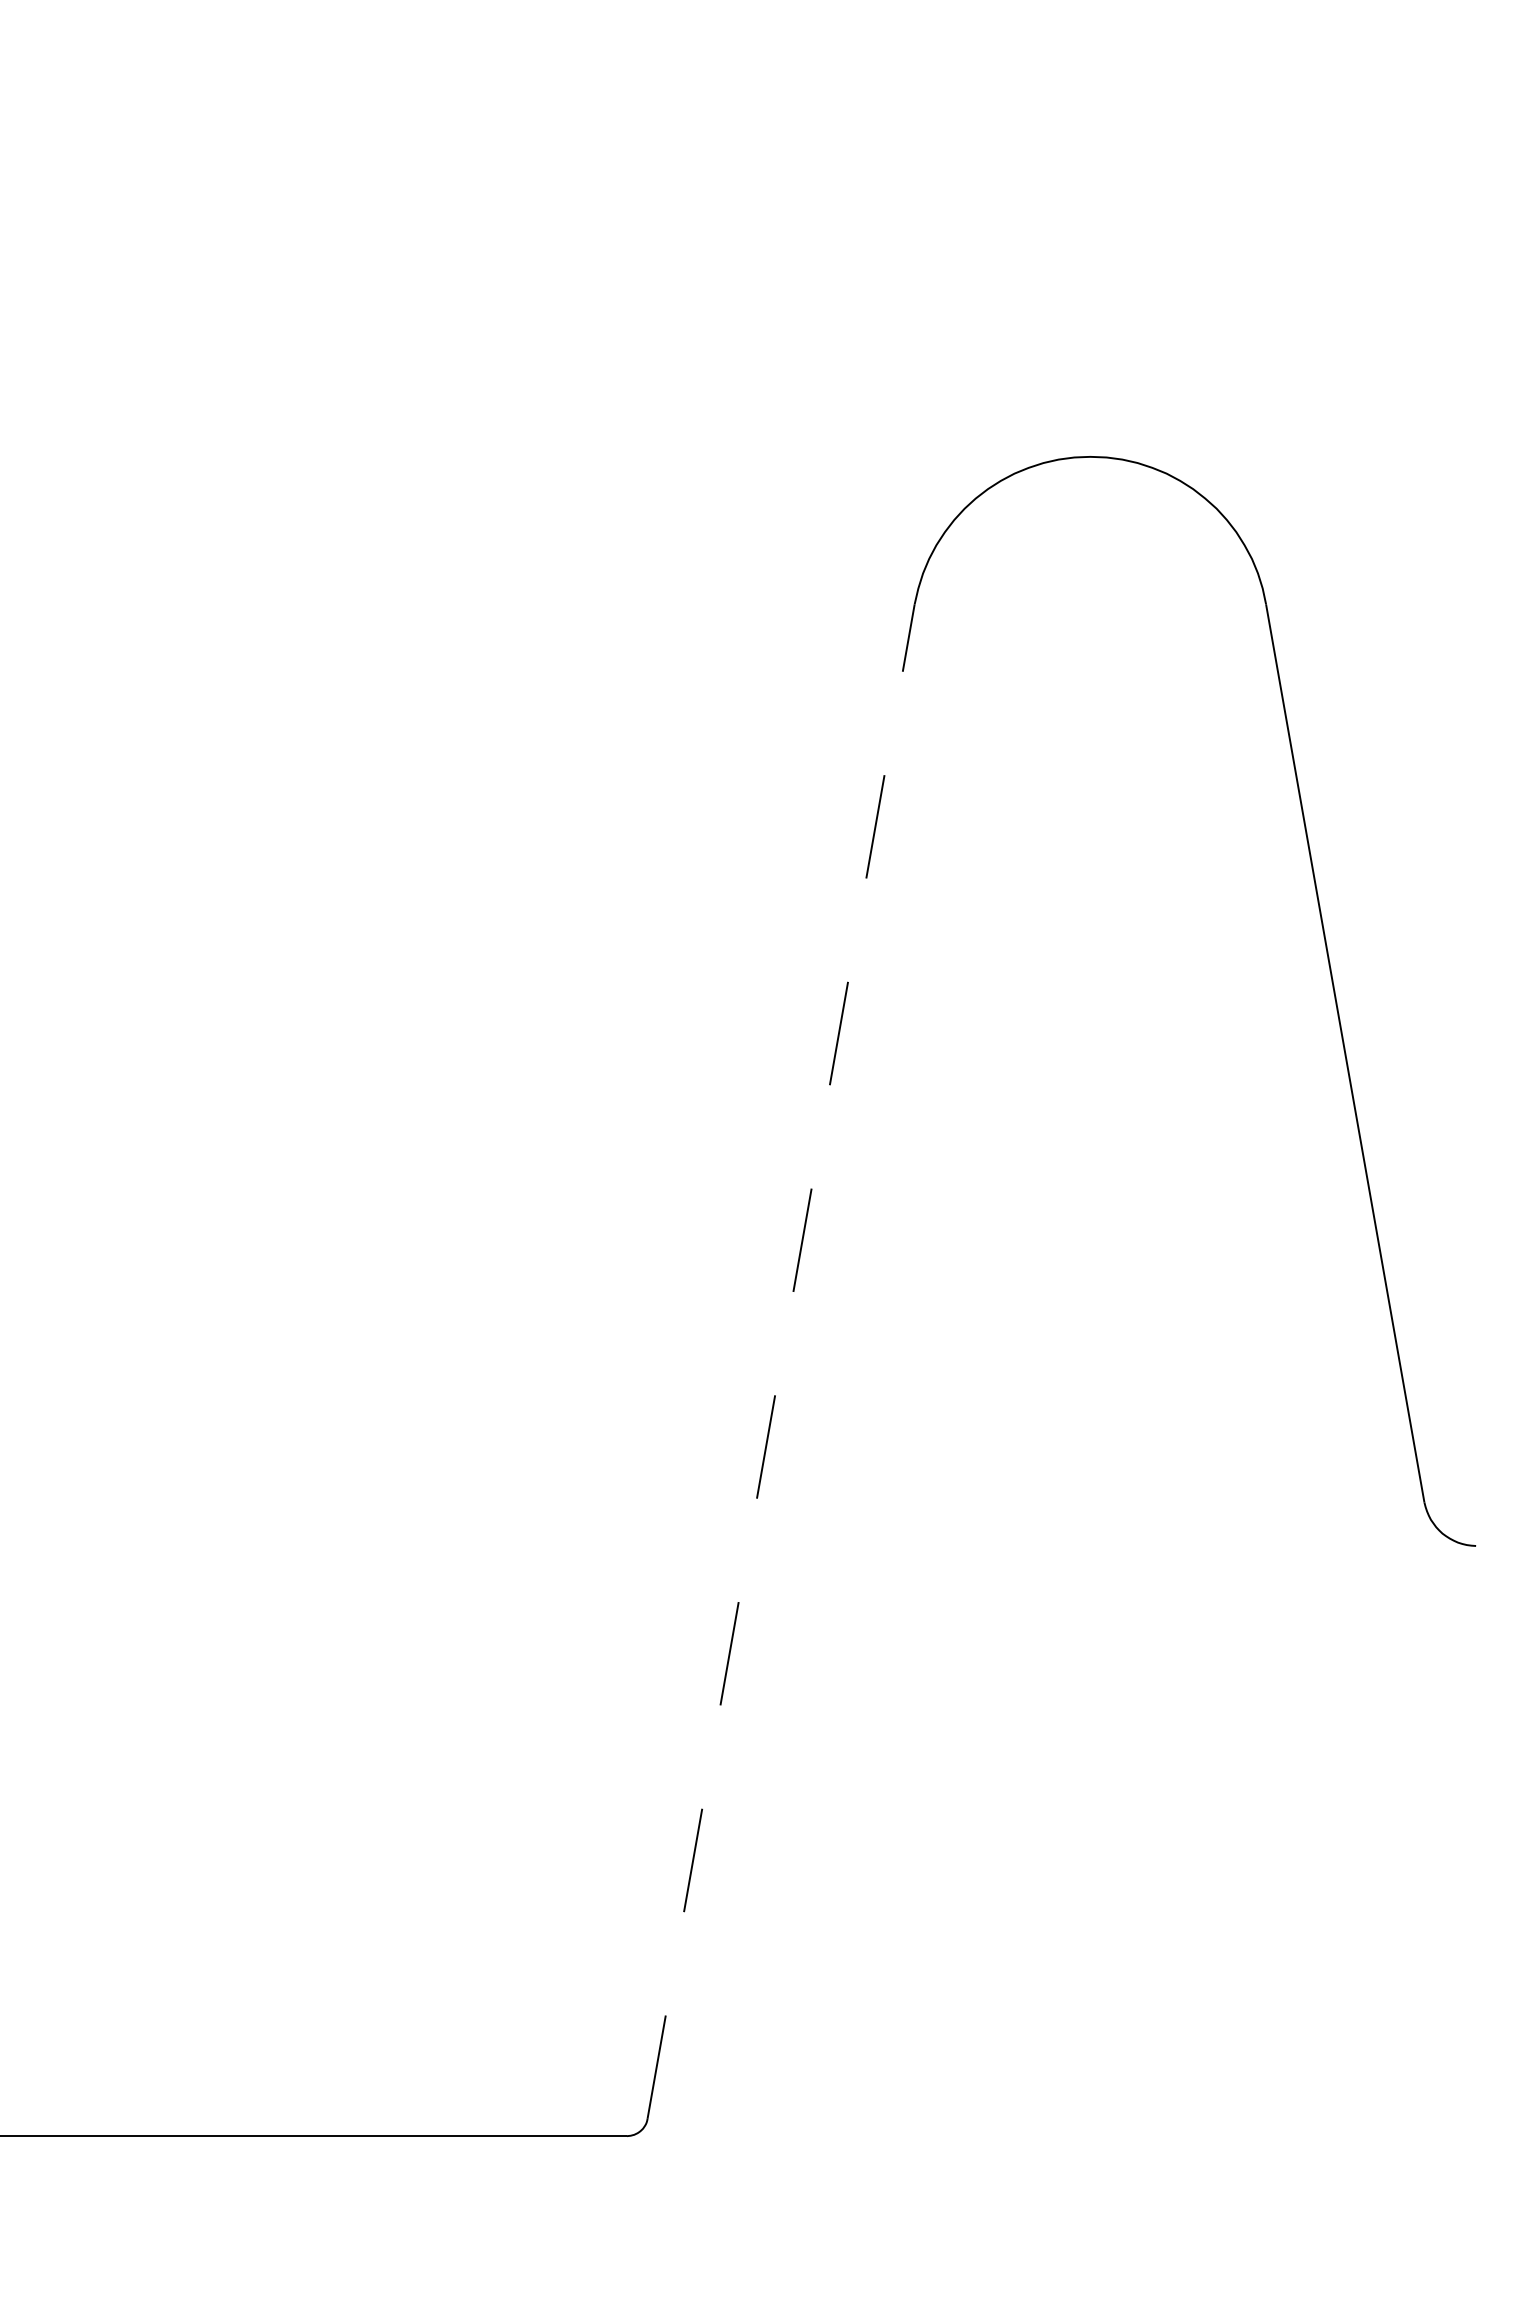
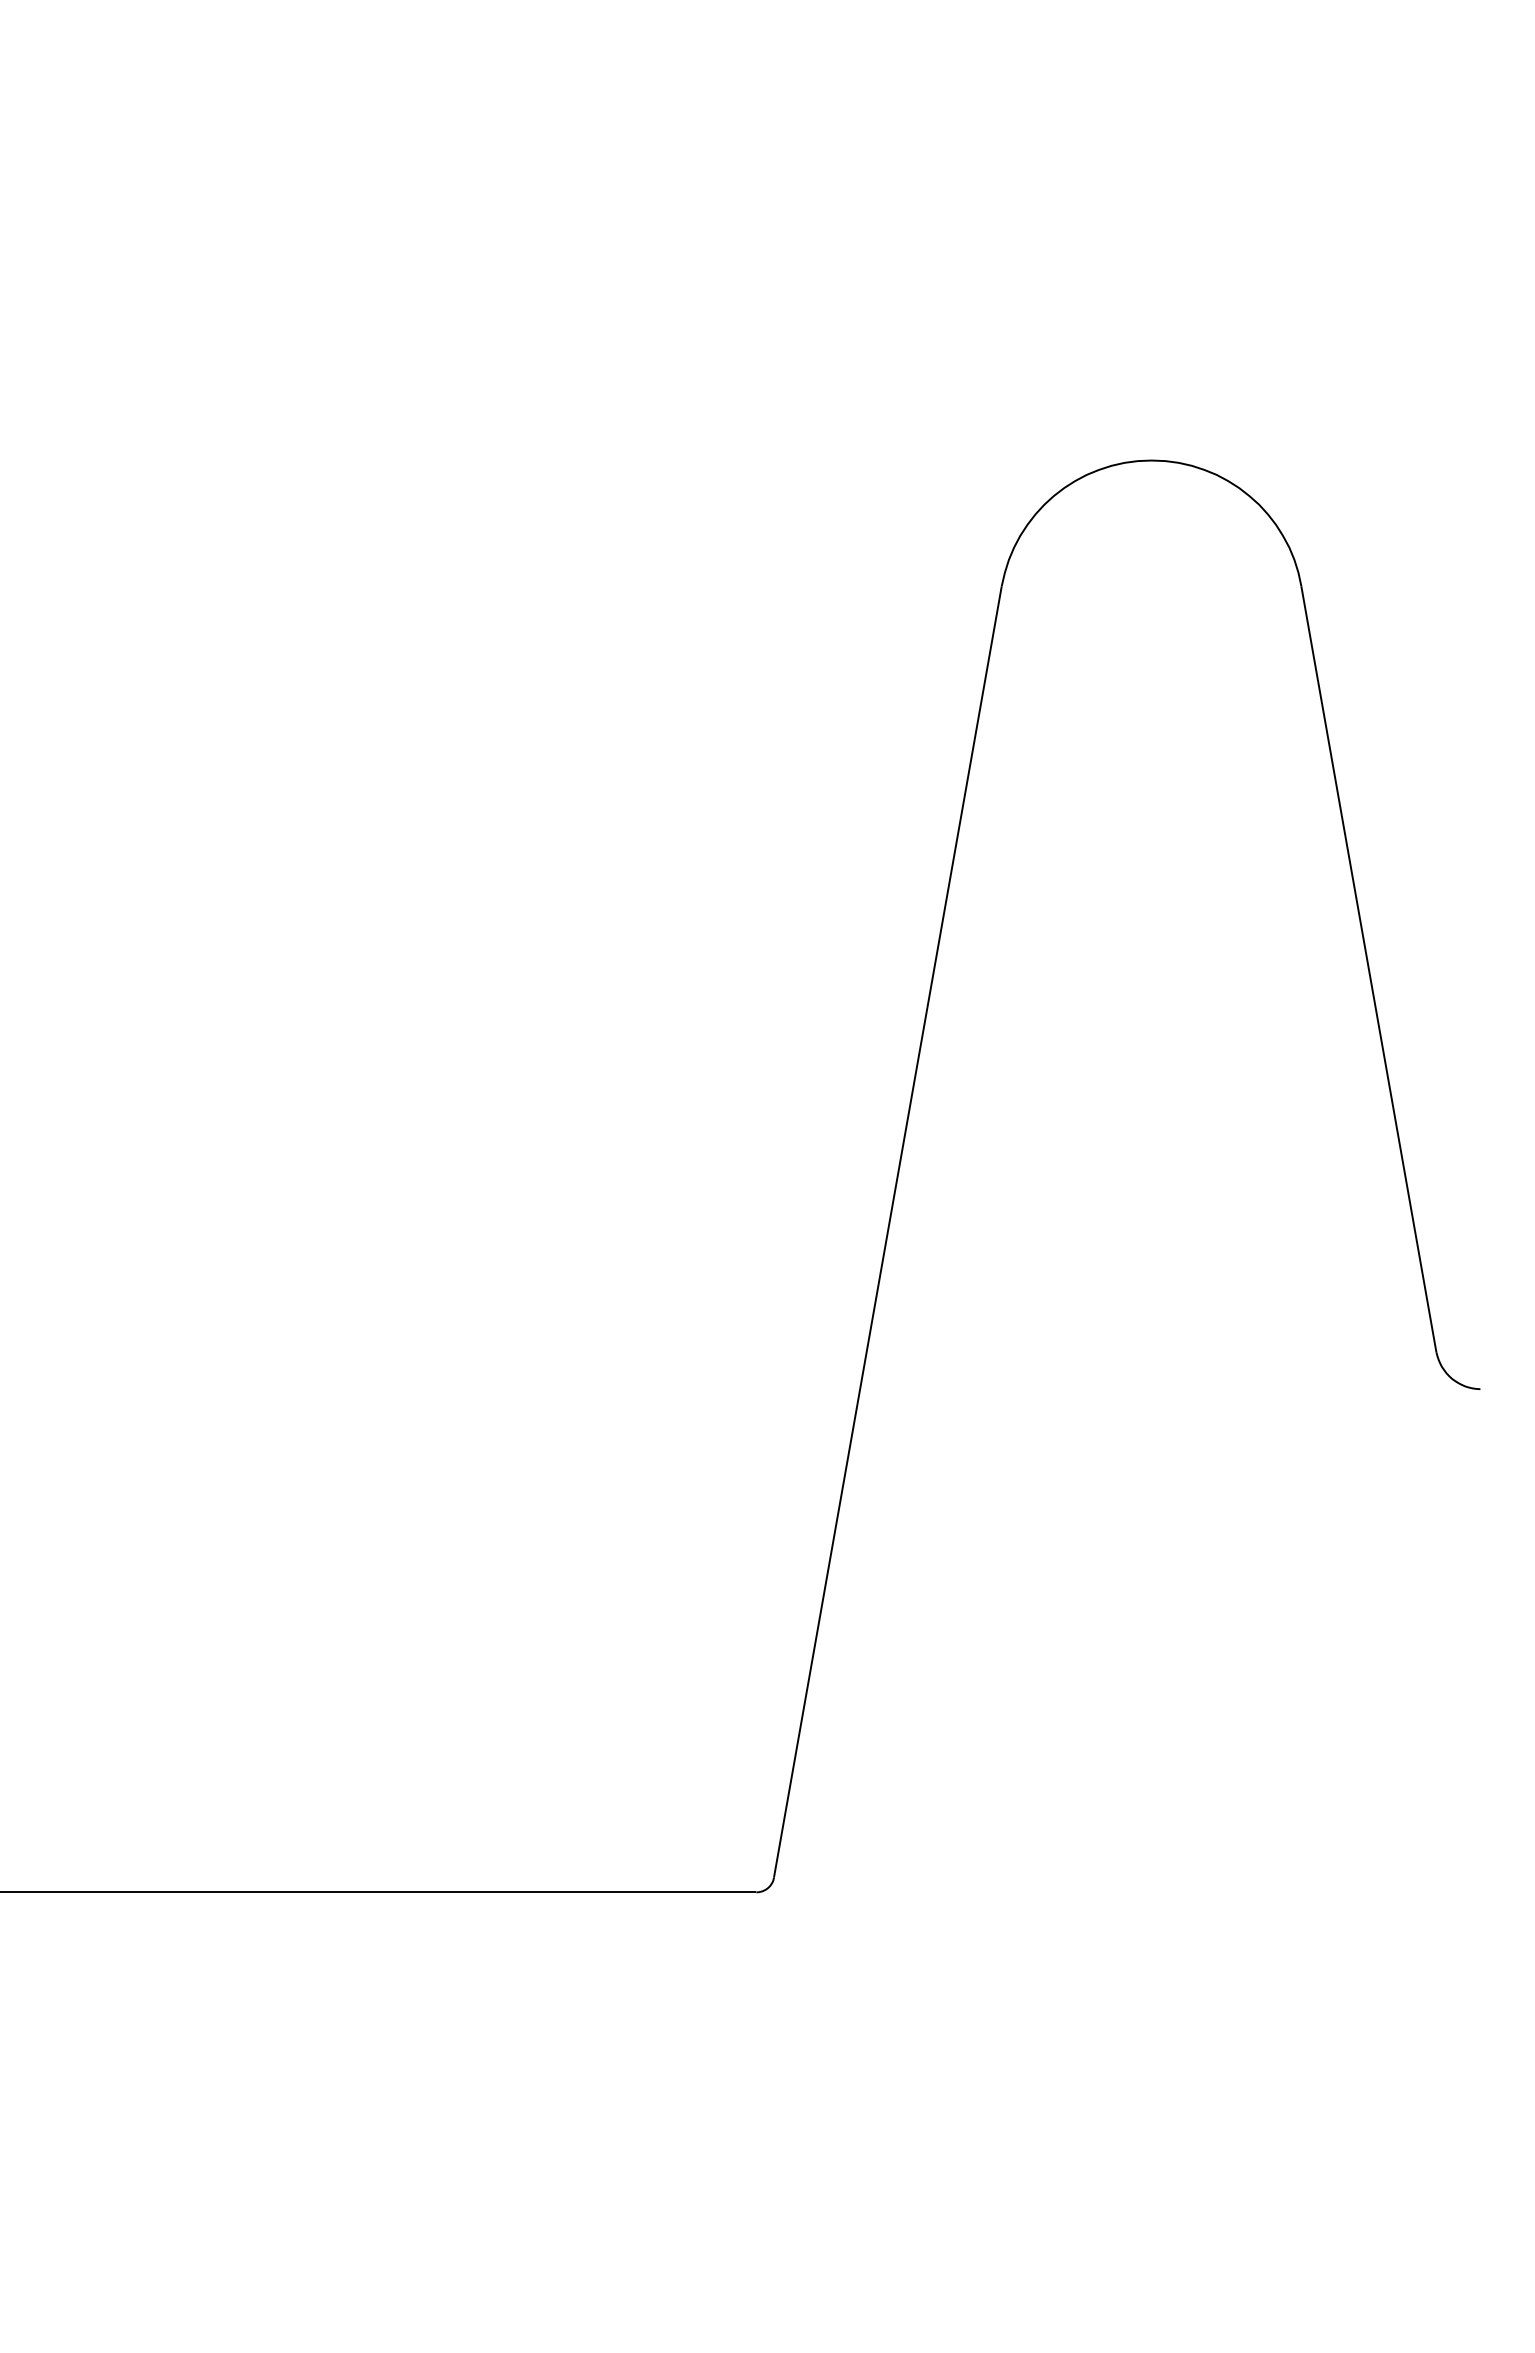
line: (780, 1361) -> (887, 1231), dashed -> solid

